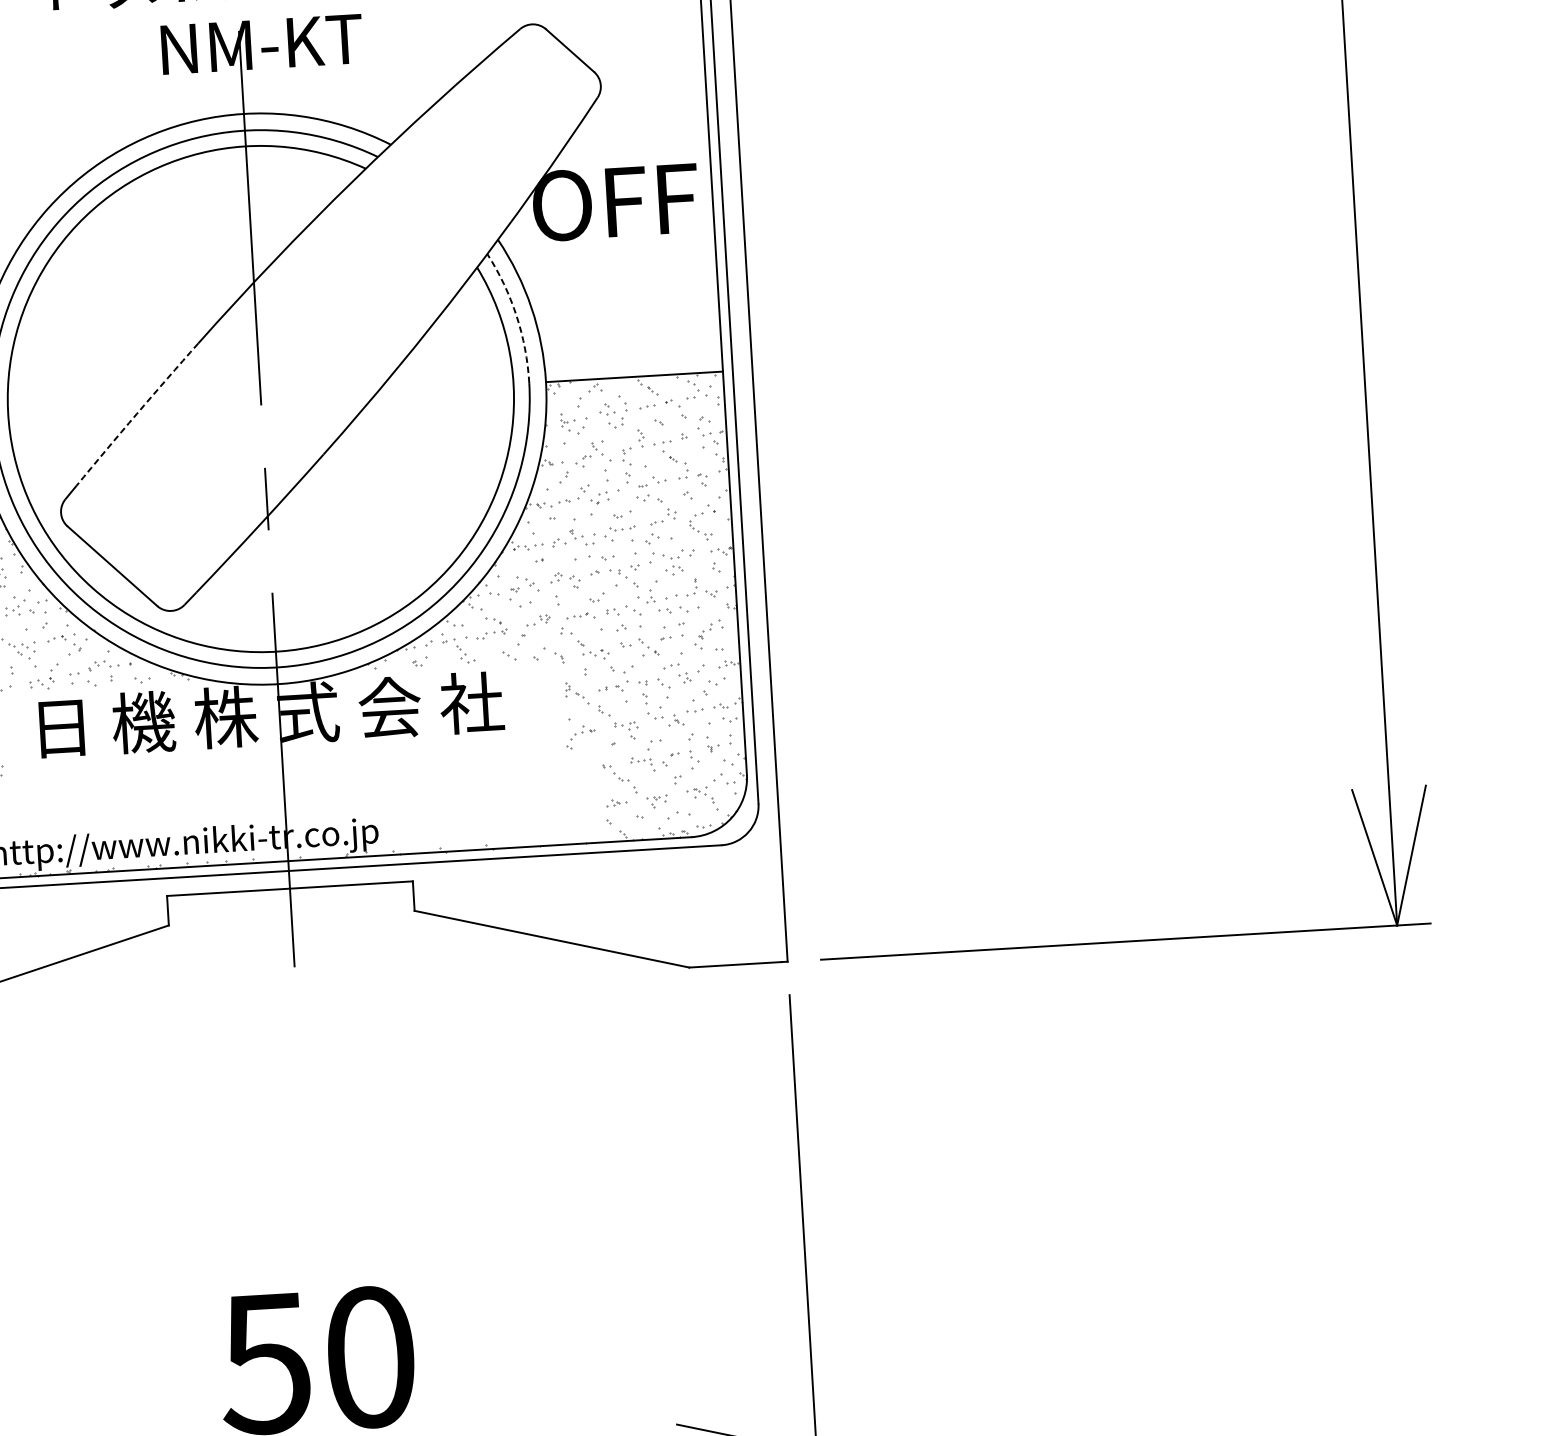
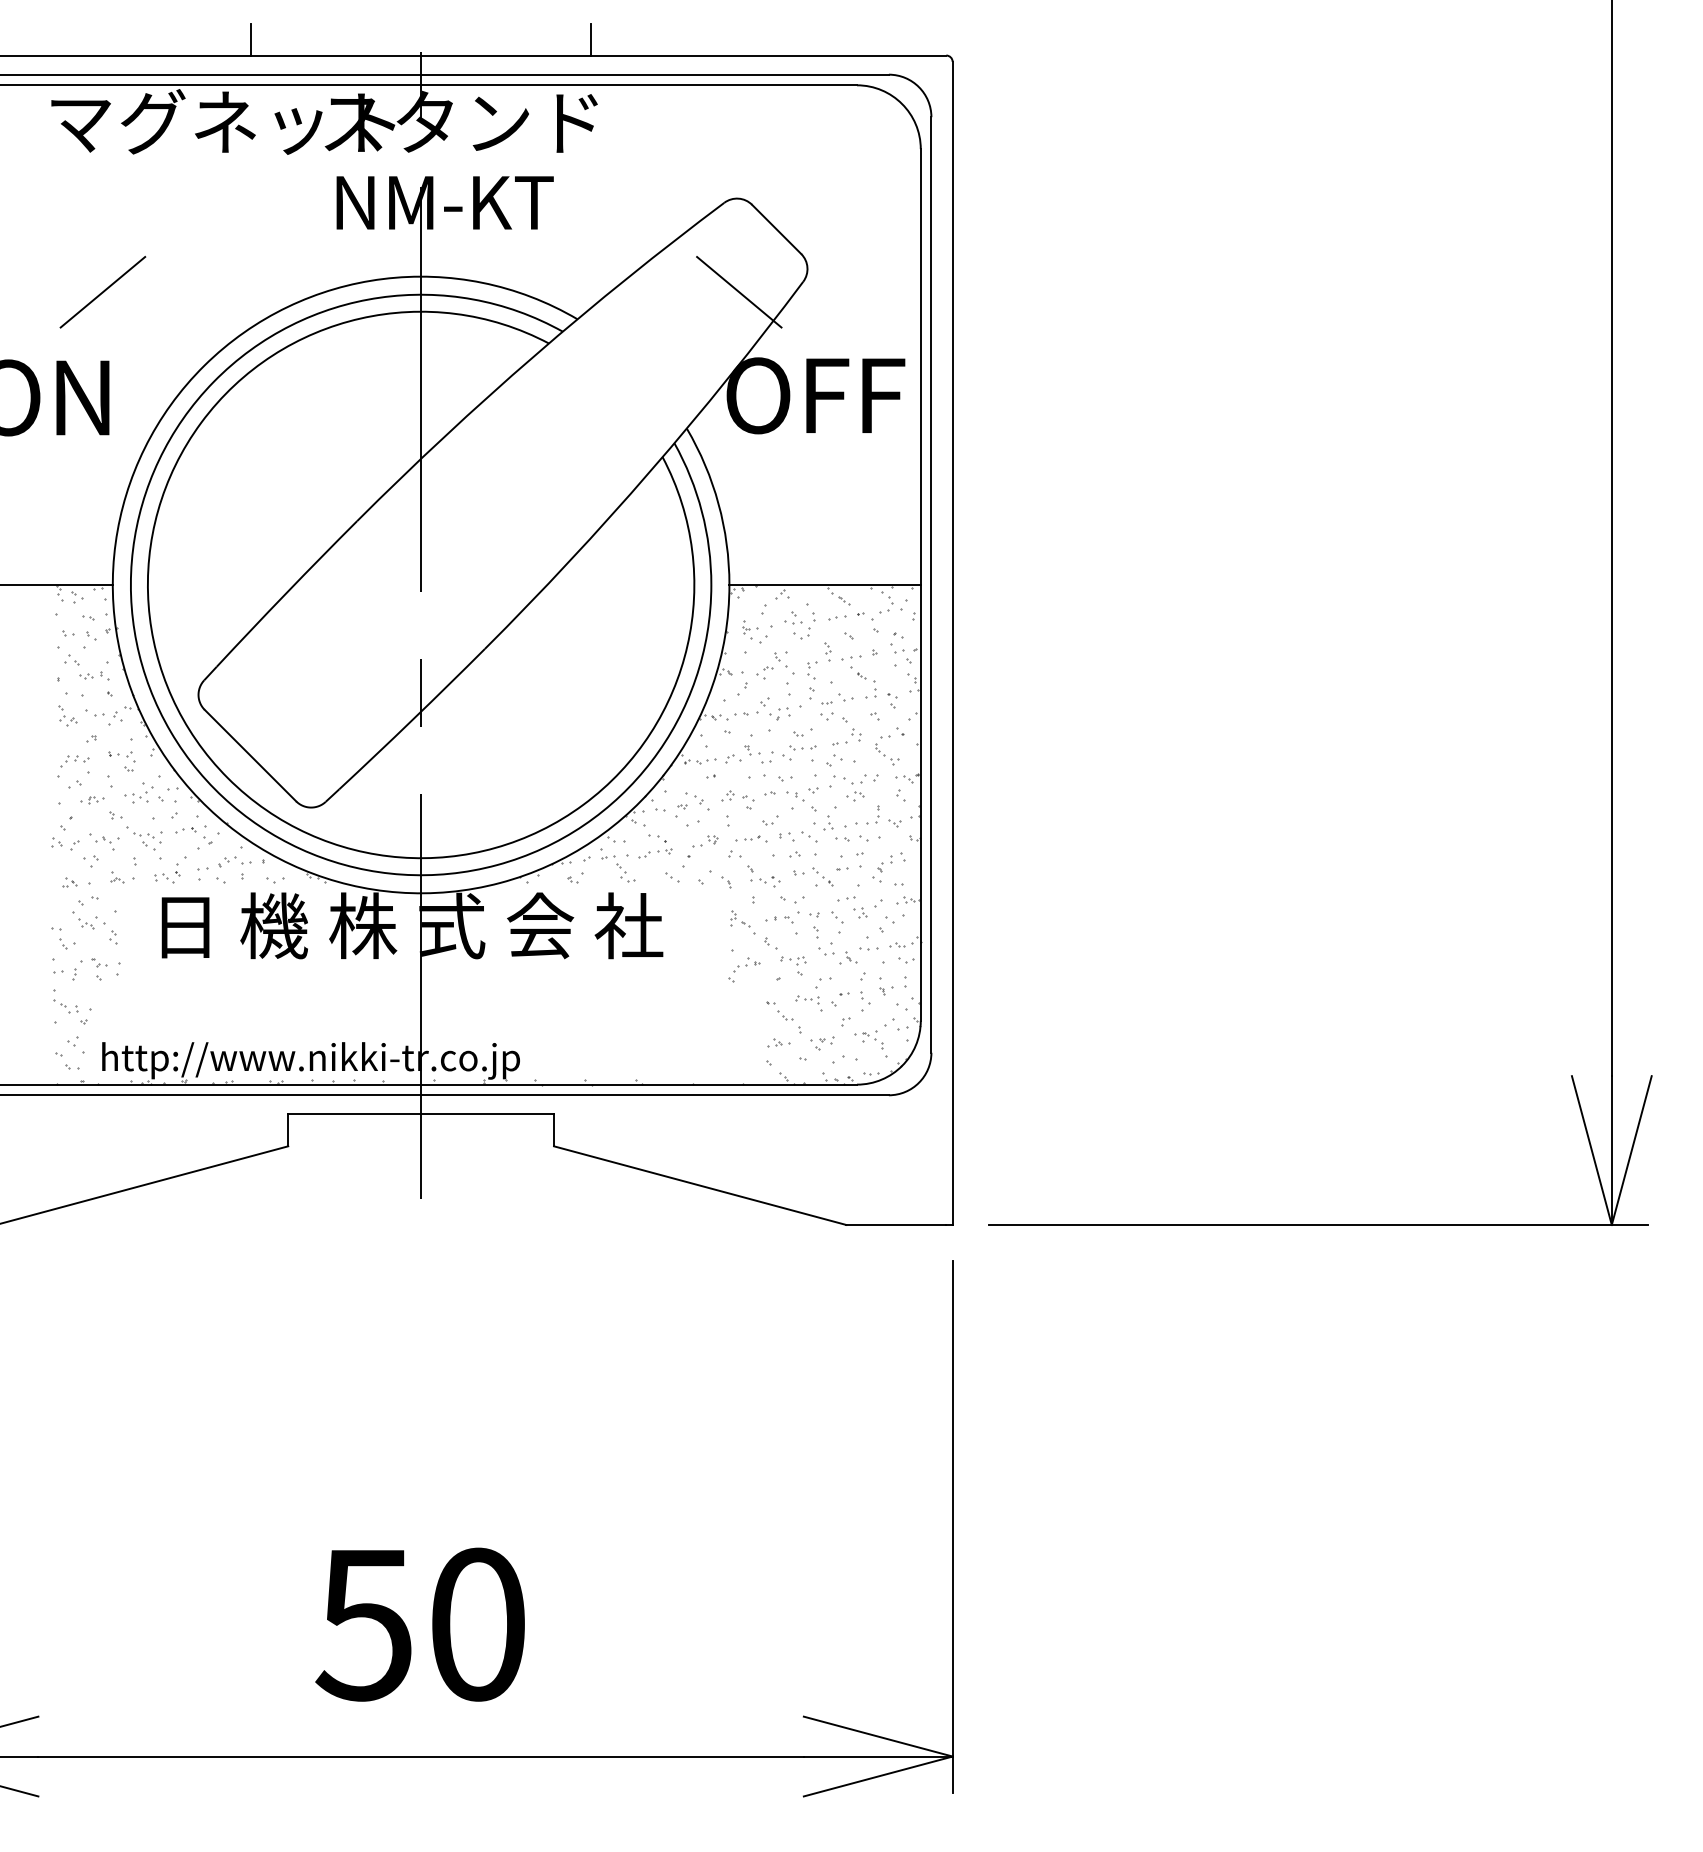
line: (539, 110) -> (739, 291), added
arc: (516, 315) -> (701, 511), dashed -> solid
arc: (136, 414) -> (286, 593), dashed -> solid

